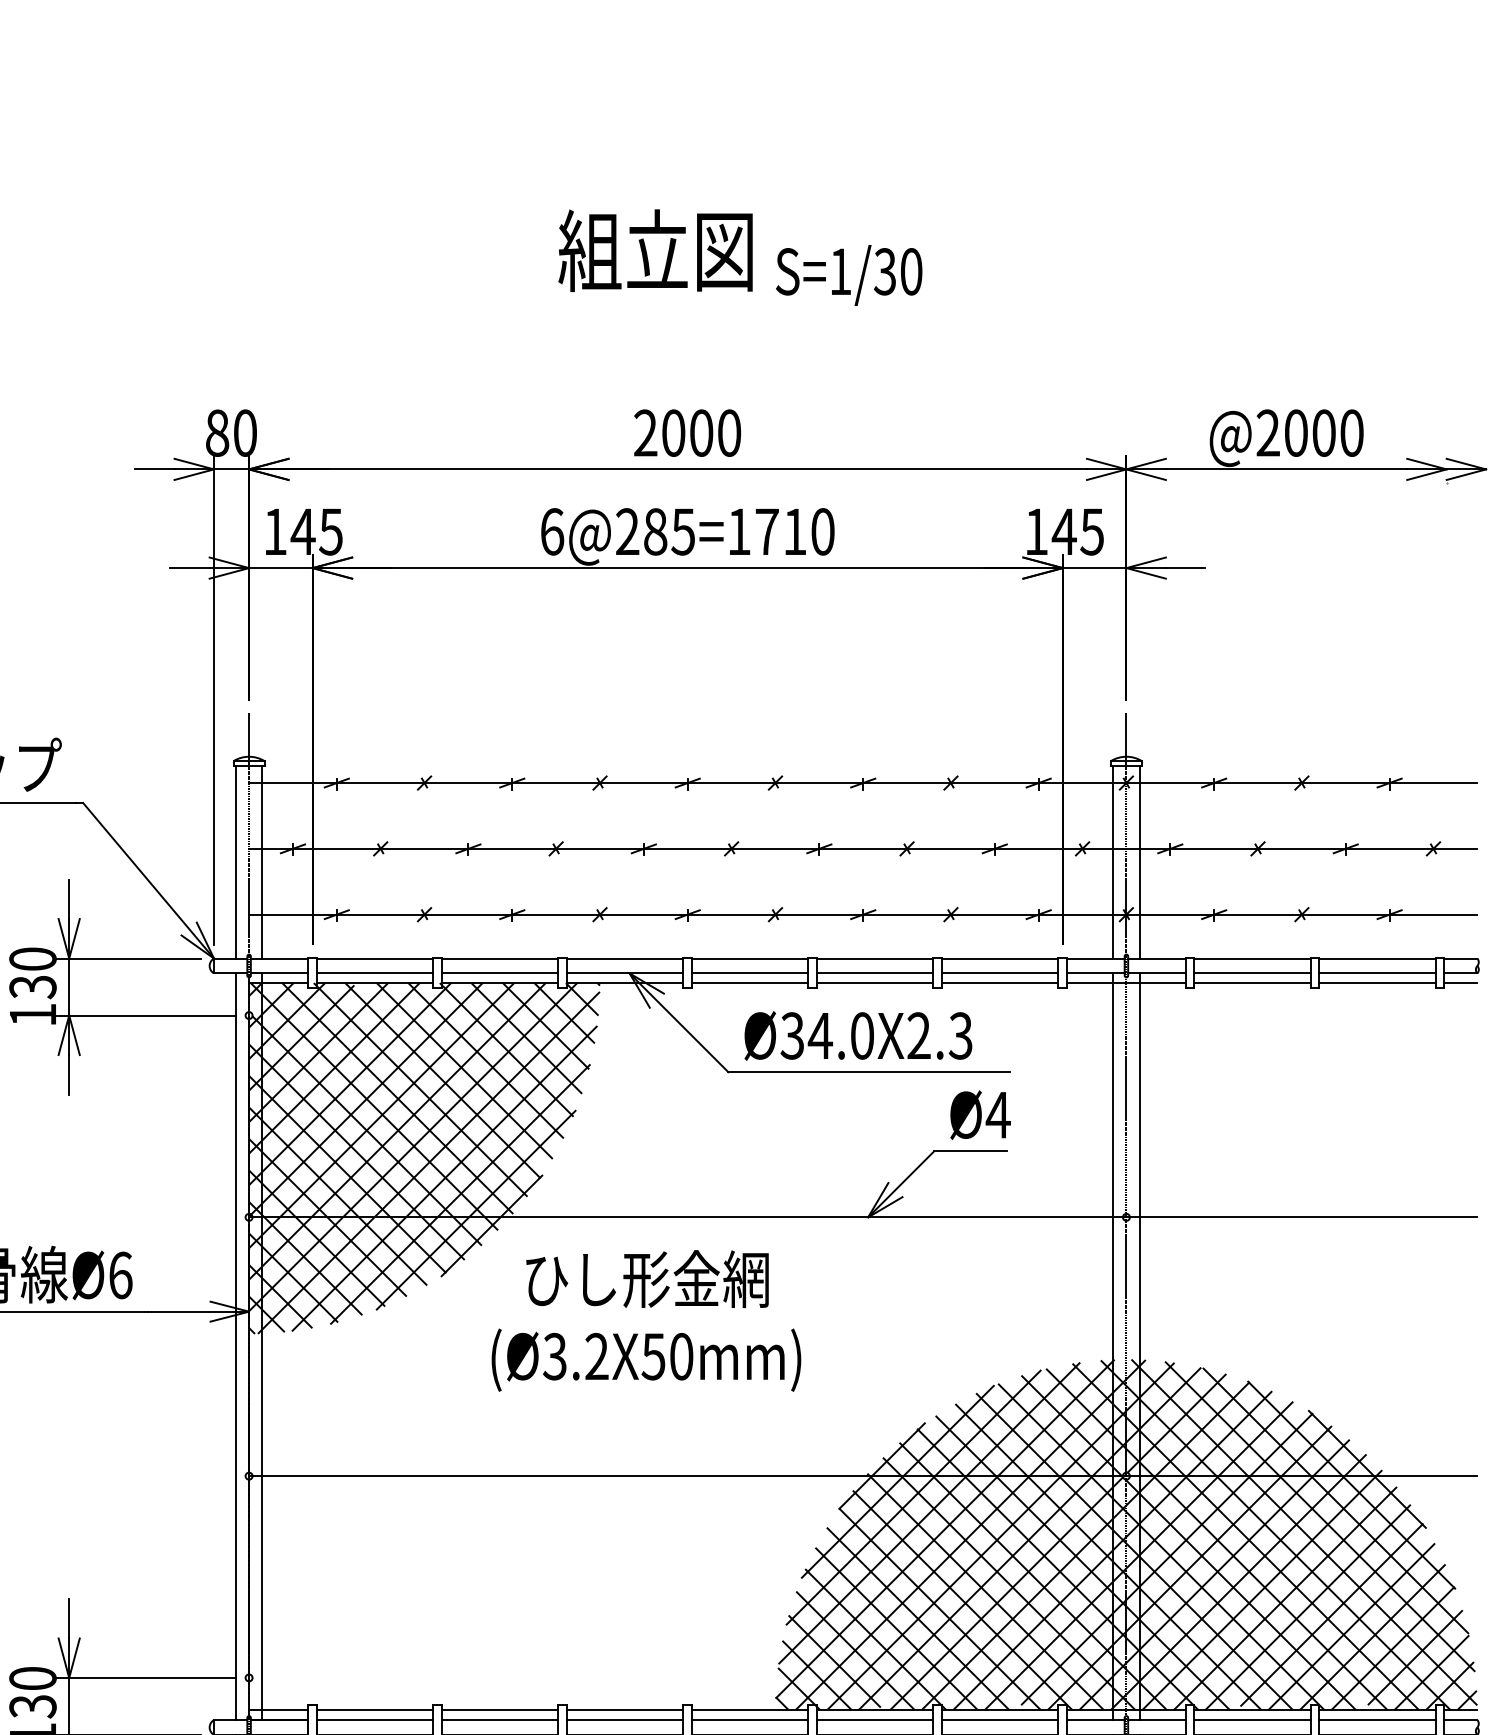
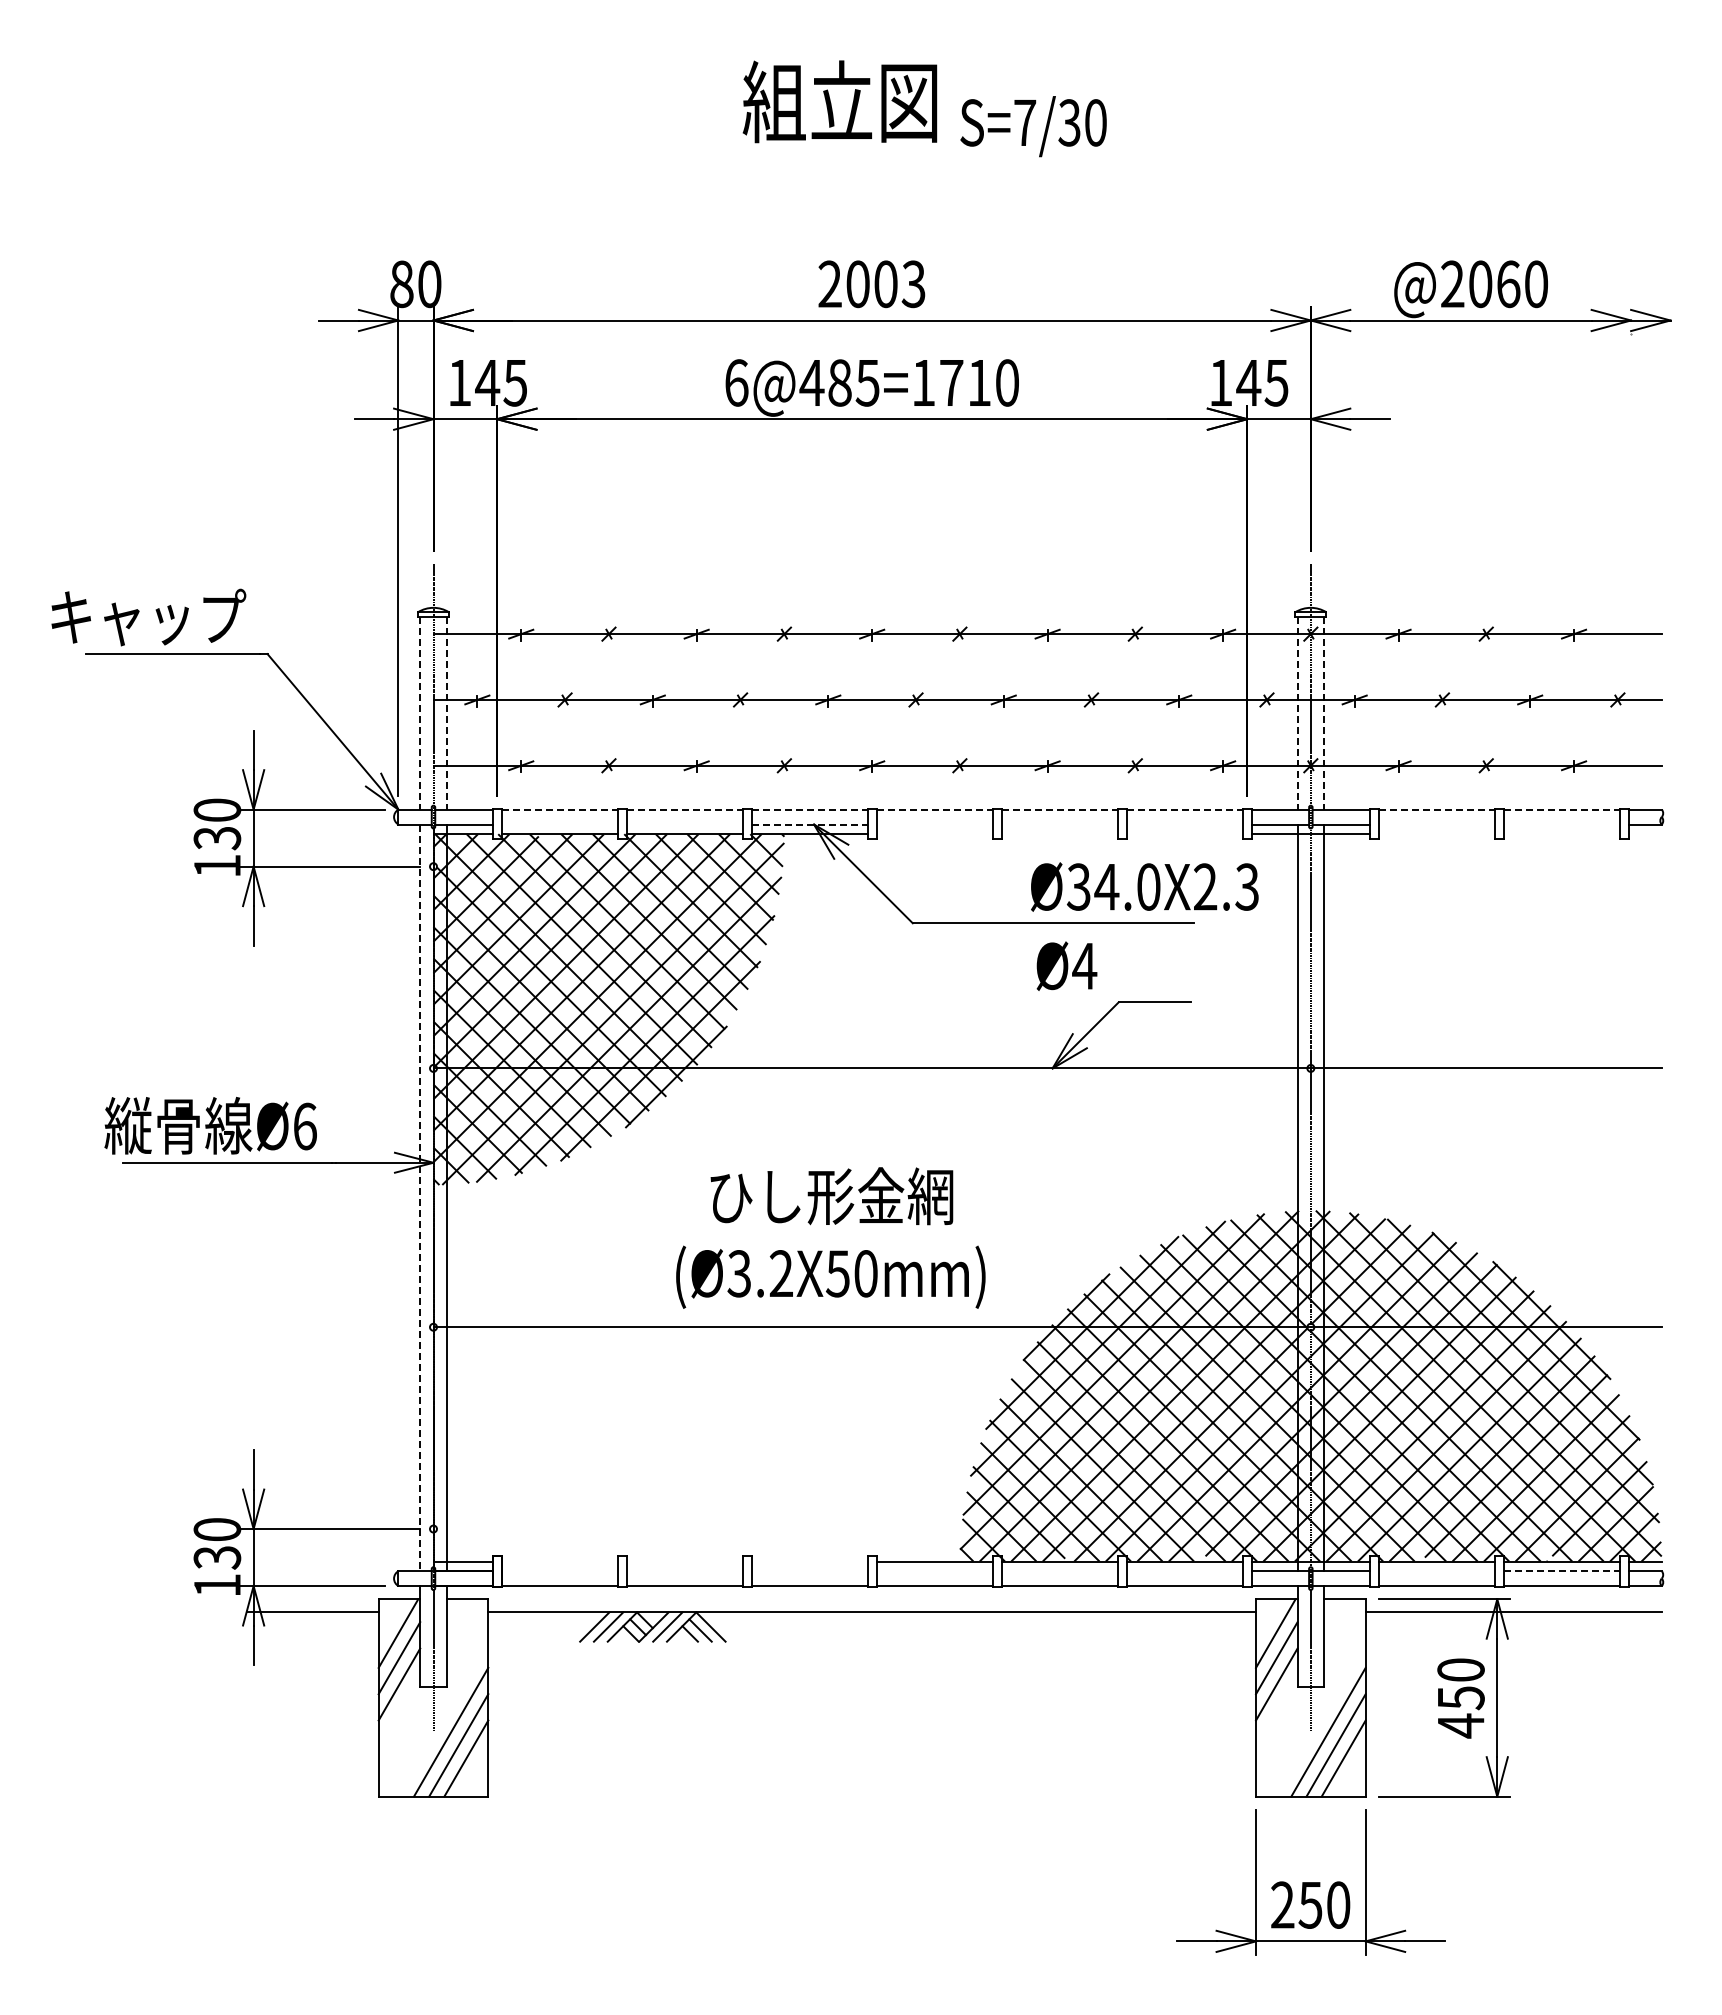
text: (841, 271) -> (1025, 122), S=1/30 -> S=7/30
text: (729, 432) -> (913, 283), 2000 -> 2003
text: (1324, 433) -> (1508, 284), @2000 -> @2060
text: (627, 531) -> (811, 382), 6@285=1710 -> 6@485=1710
line: (236, 862) -> (420, 713), solid -> dashed
line: (262, 862) -> (446, 713), solid -> dashed
line: (1113, 862) -> (1297, 713), solid -> dashed
line: (1140, 862) -> (1324, 713), solid -> dashed
line: (376, 958) -> (560, 809), solid -> dashed
line: (501, 958) -> (685, 809), solid -> dashed
line: (626, 958) -> (810, 809), solid -> dashed
line: (751, 958) -> (935, 809), solid -> dashed
line: (876, 958) -> (1060, 809), solid -> dashed
line: (1001, 958) -> (1185, 809), solid -> dashed
line: (1253, 958) -> (1437, 809), solid -> dashed
line: (1378, 958) -> (1562, 809), solid -> dashed
line: (375, 973) -> (559, 824), removed
line: (500, 973) -> (684, 824), removed
line: (626, 973) -> (810, 824), solid -> dashed
line: (750, 973) -> (934, 824), removed
line: (875, 973) -> (1059, 824), removed
line: (1000, 973) -> (1184, 824), removed
line: (1252, 973) -> (1436, 824), removed
line: (1377, 973) -> (1561, 824), removed
line: (750, 983) -> (934, 834), removed
line: (875, 983) -> (1059, 834), removed
line: (1000, 983) -> (1184, 834), removed
line: (1252, 983) -> (1436, 834), removed
line: (1377, 983) -> (1561, 834), removed
line: (1460, 983) -> (1644, 834), removed
text: (858, 1035) -> (1144, 886), moved
text: (980, 1114) -> (1066, 965), moved
text: (646, 1320) -> (830, 1237), moved
line: (236, 1347) -> (420, 1198), solid -> dashed
line: (375, 1710) -> (559, 1561), removed
line: (500, 1710) -> (684, 1561), removed
line: (625, 1710) -> (809, 1561), removed
line: (375, 1720) -> (559, 1571), removed
line: (500, 1720) -> (684, 1571), removed
line: (625, 1720) -> (809, 1571), removed
line: (750, 1720) -> (934, 1571), removed
line: (875, 1720) -> (1059, 1571), removed
line: (1000, 1720) -> (1184, 1571), removed
line: (1252, 1720) -> (1436, 1571), removed
line: (1378, 1720) -> (1562, 1571), solid -> dashed

